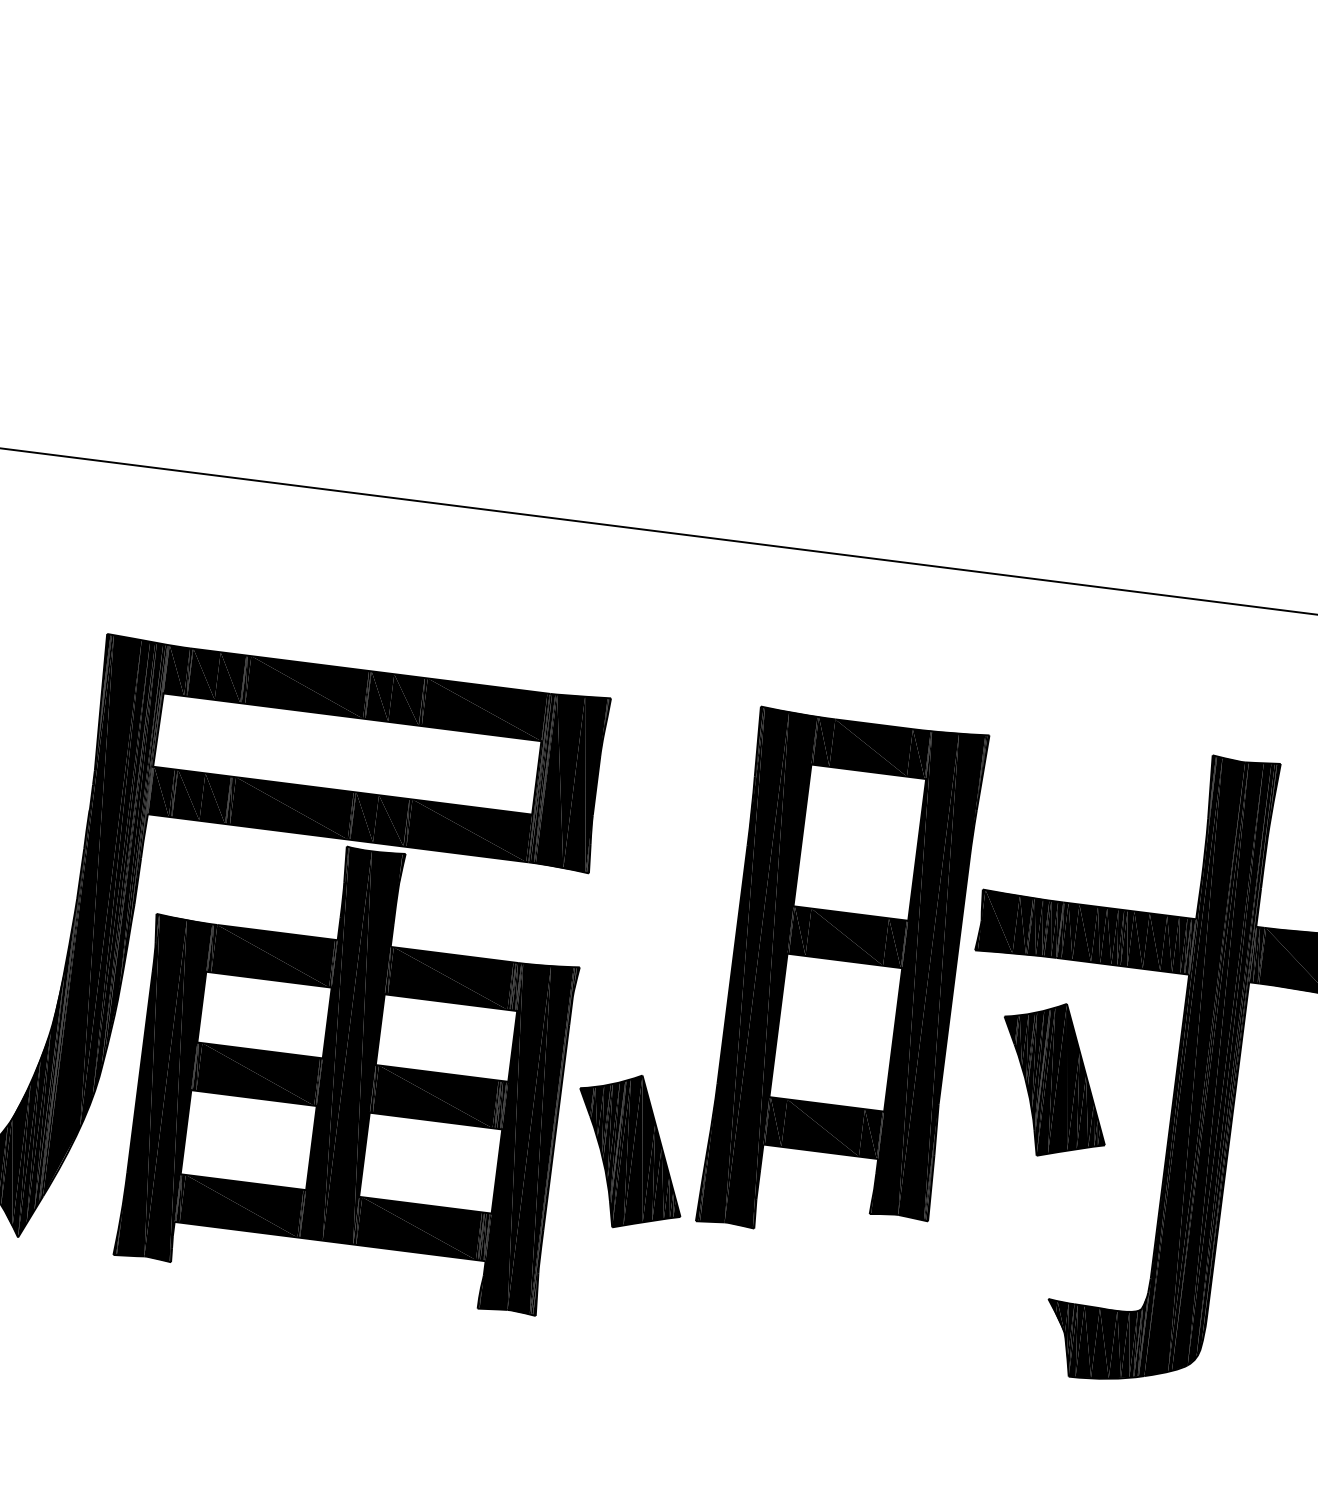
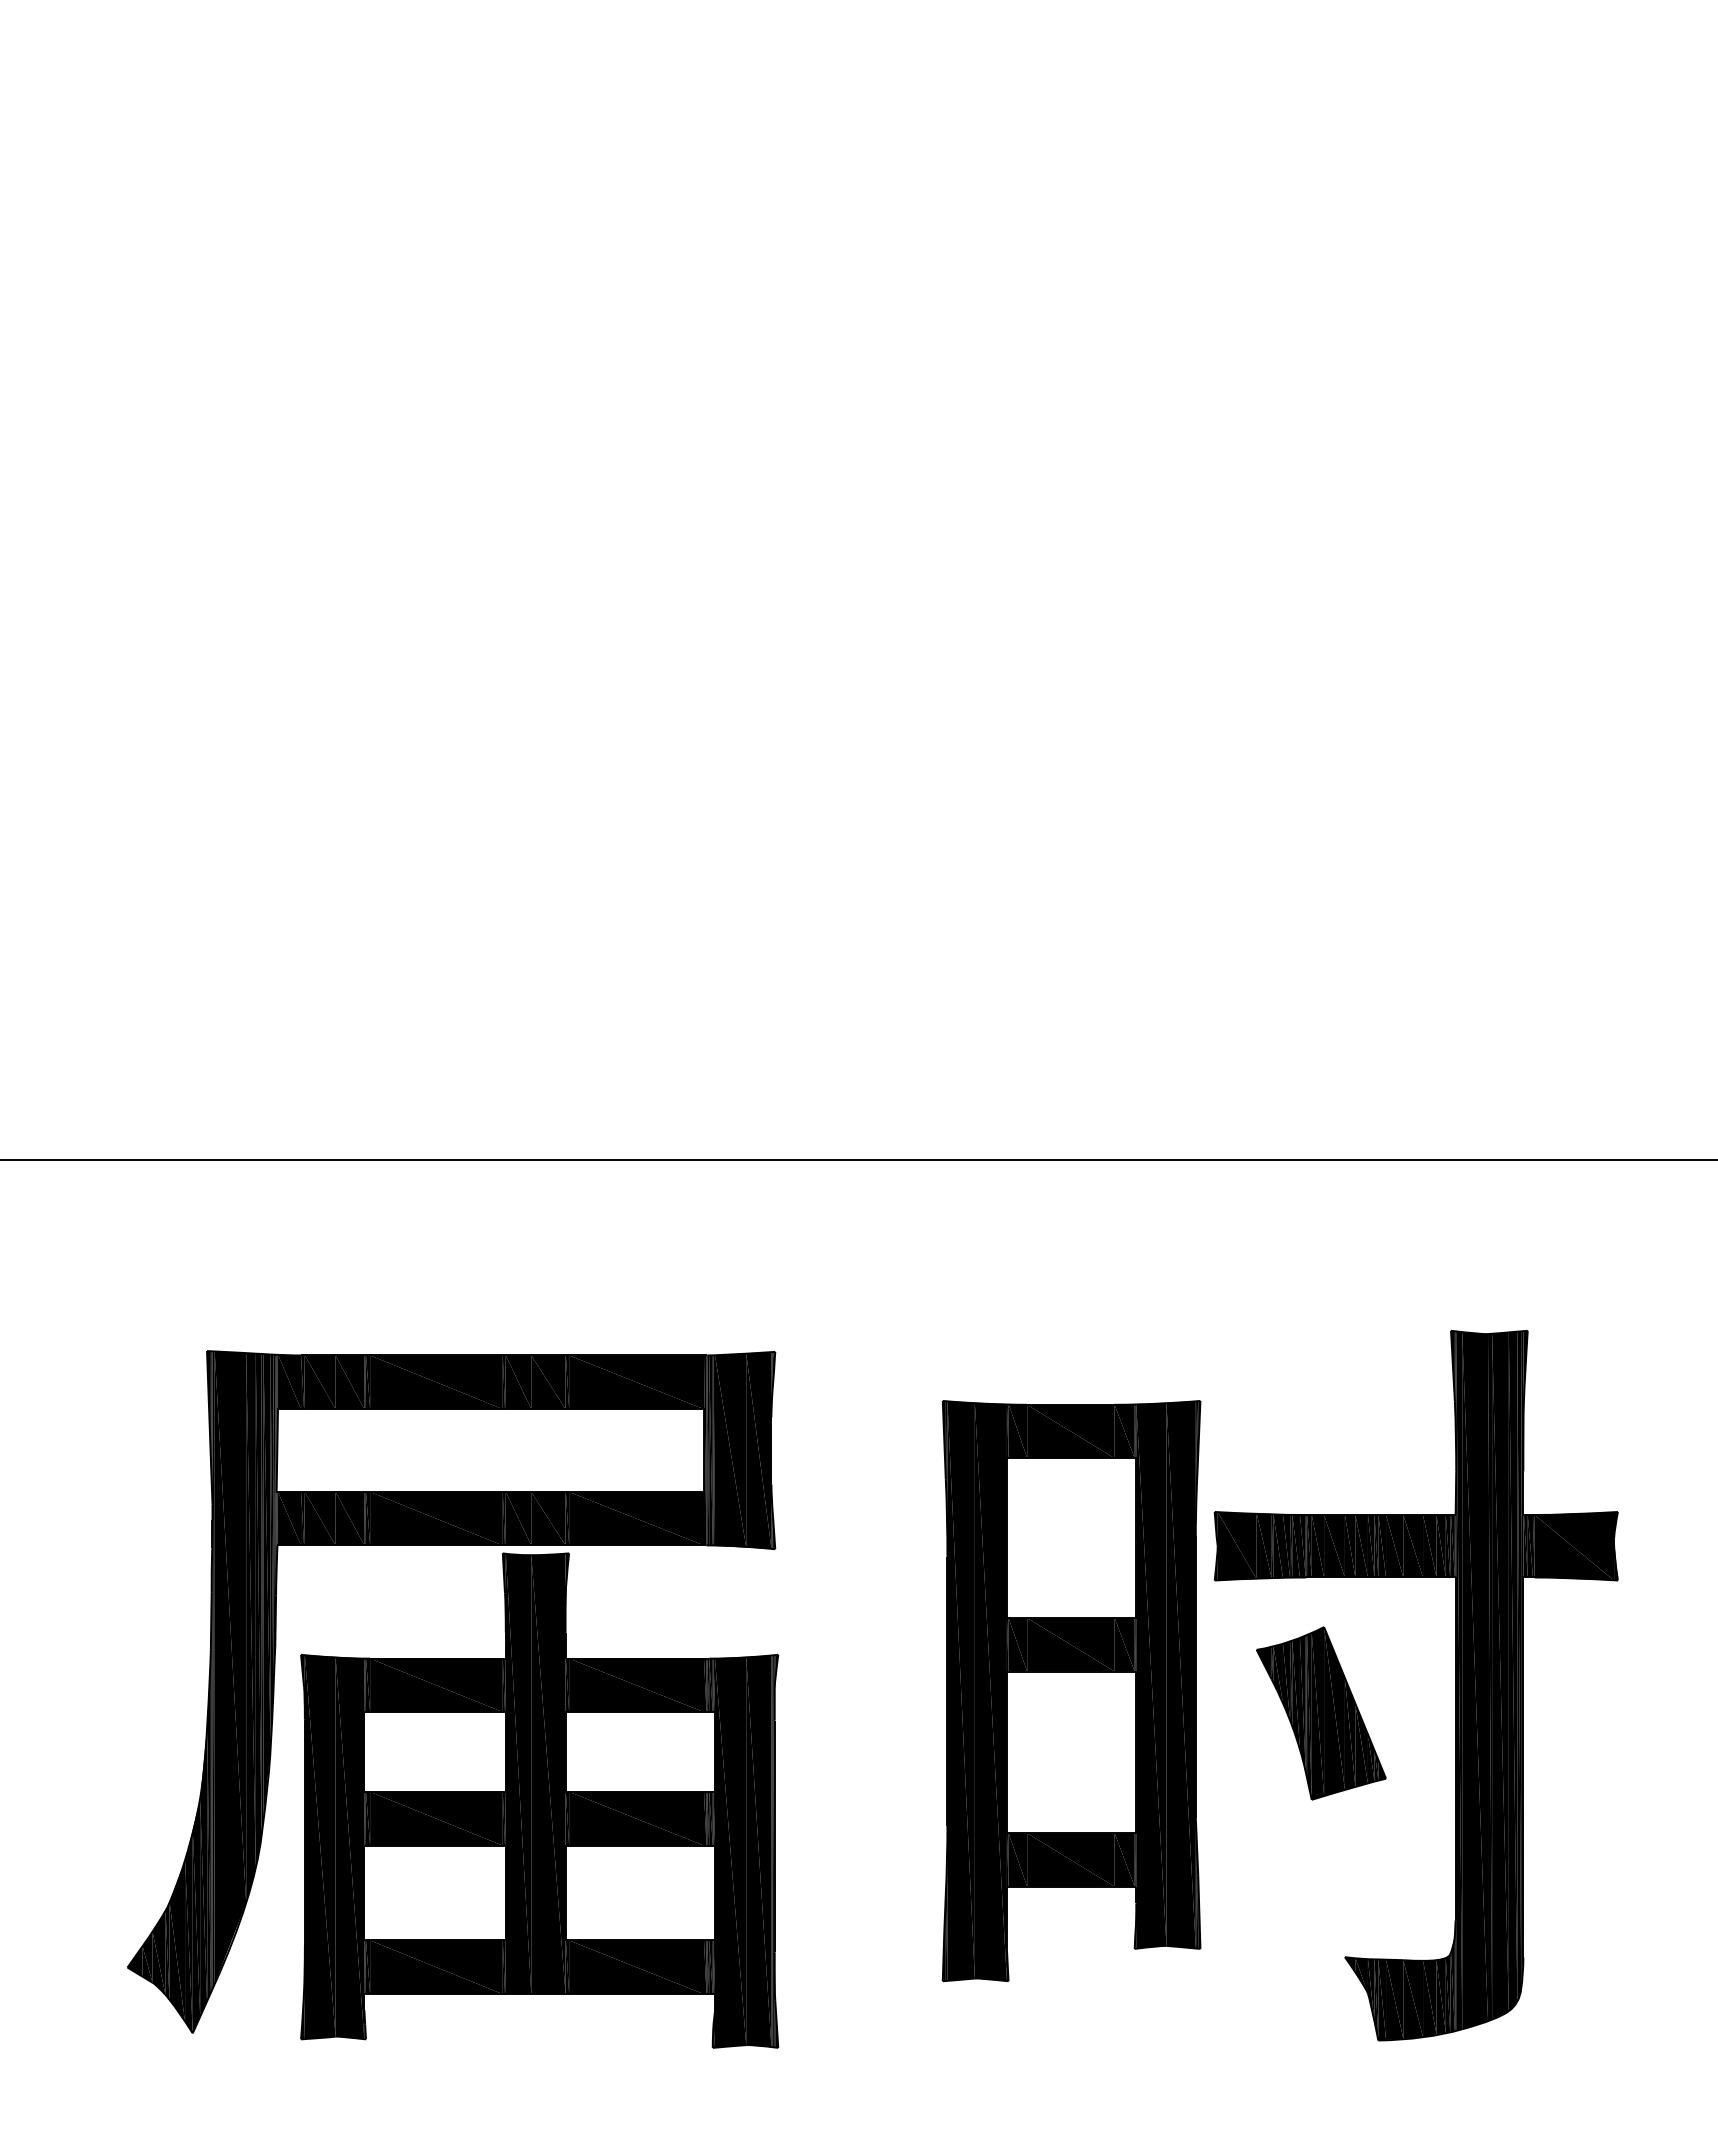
part: (842, 978) -> (1071, 1691), moved
part: (630, 1151) -> (860, 1852), removed

